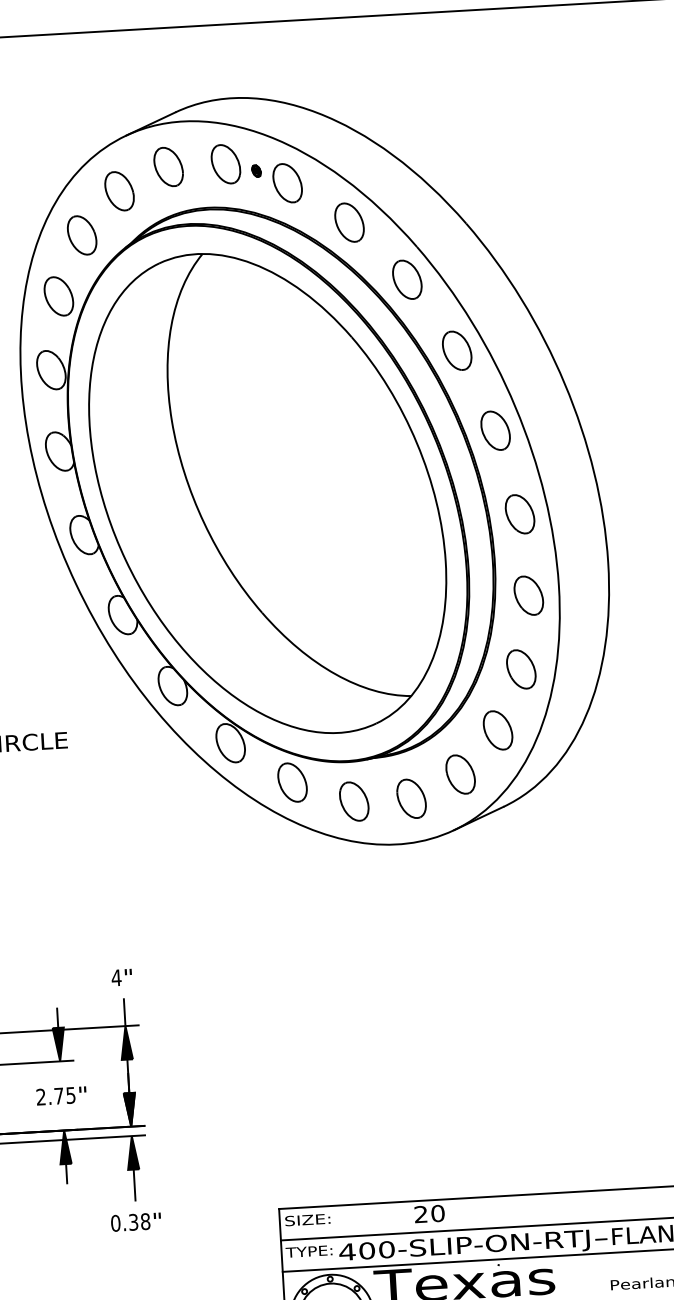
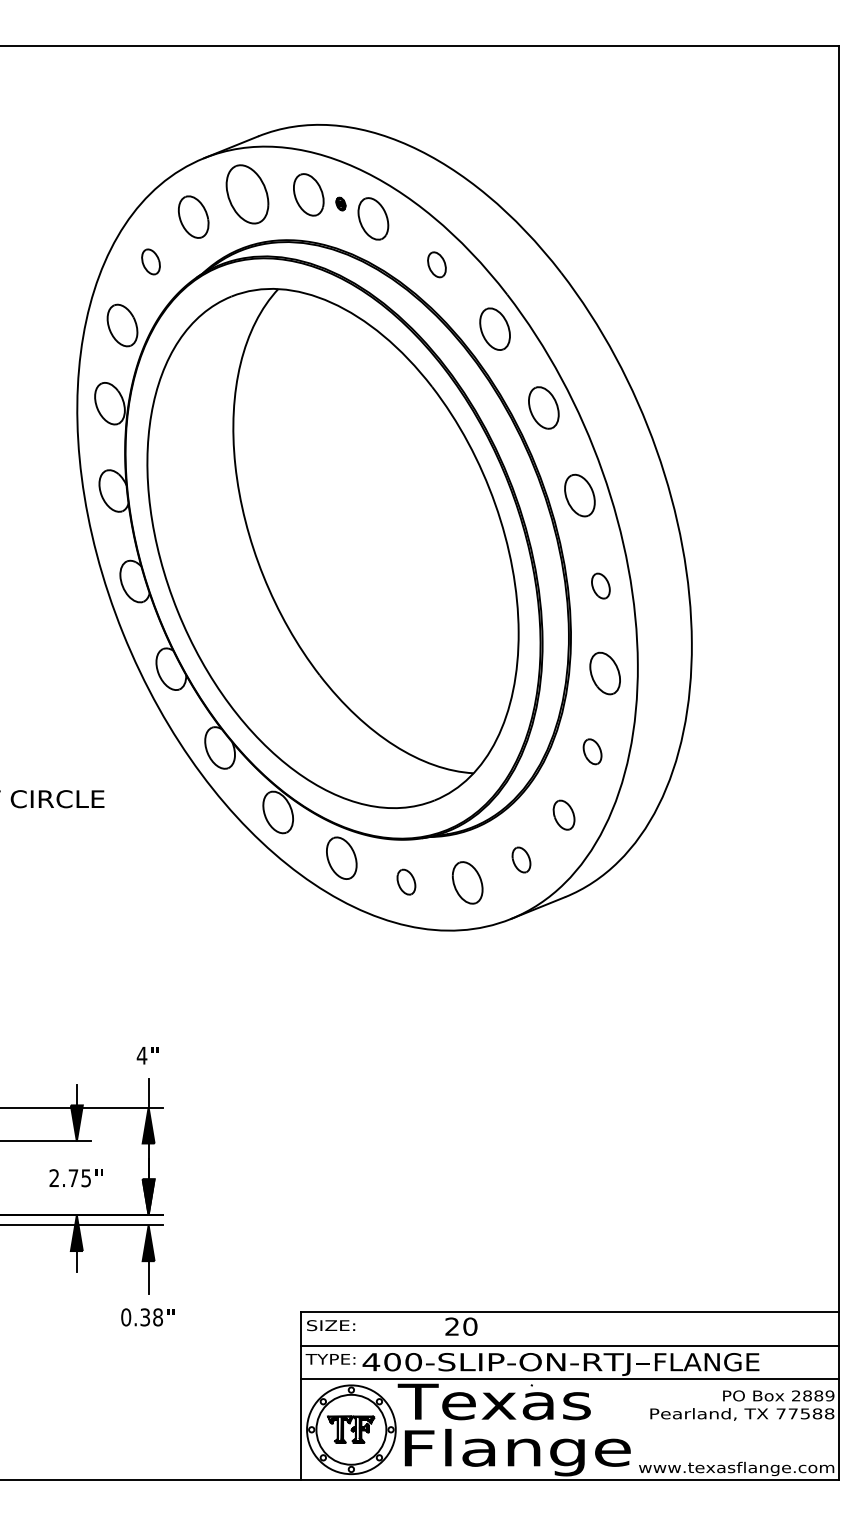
part: (168, 166) -> (247, 193), size x1.4
part: (349, 222) -> (436, 264), size x0.6
part: (81, 235) -> (150, 261), size x0.6
part: (519, 513) -> (600, 585), size x0.6
part: (521, 669) -> (592, 751), size x0.6
part: (497, 729) -> (563, 814), size x0.7
part: (460, 774) -> (521, 859), size x0.6
part: (354, 800) -> (406, 881), size x0.6

